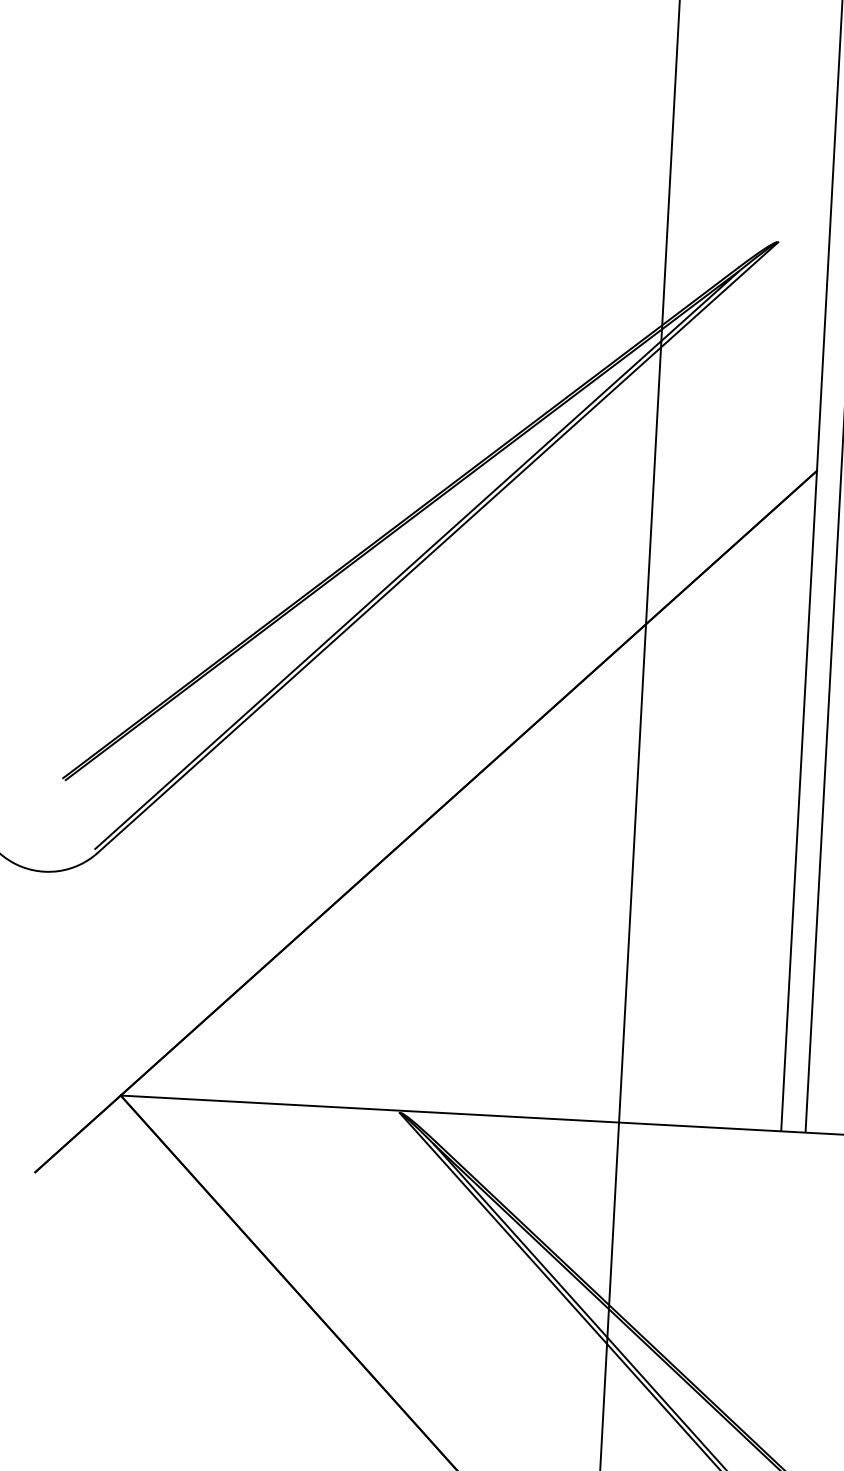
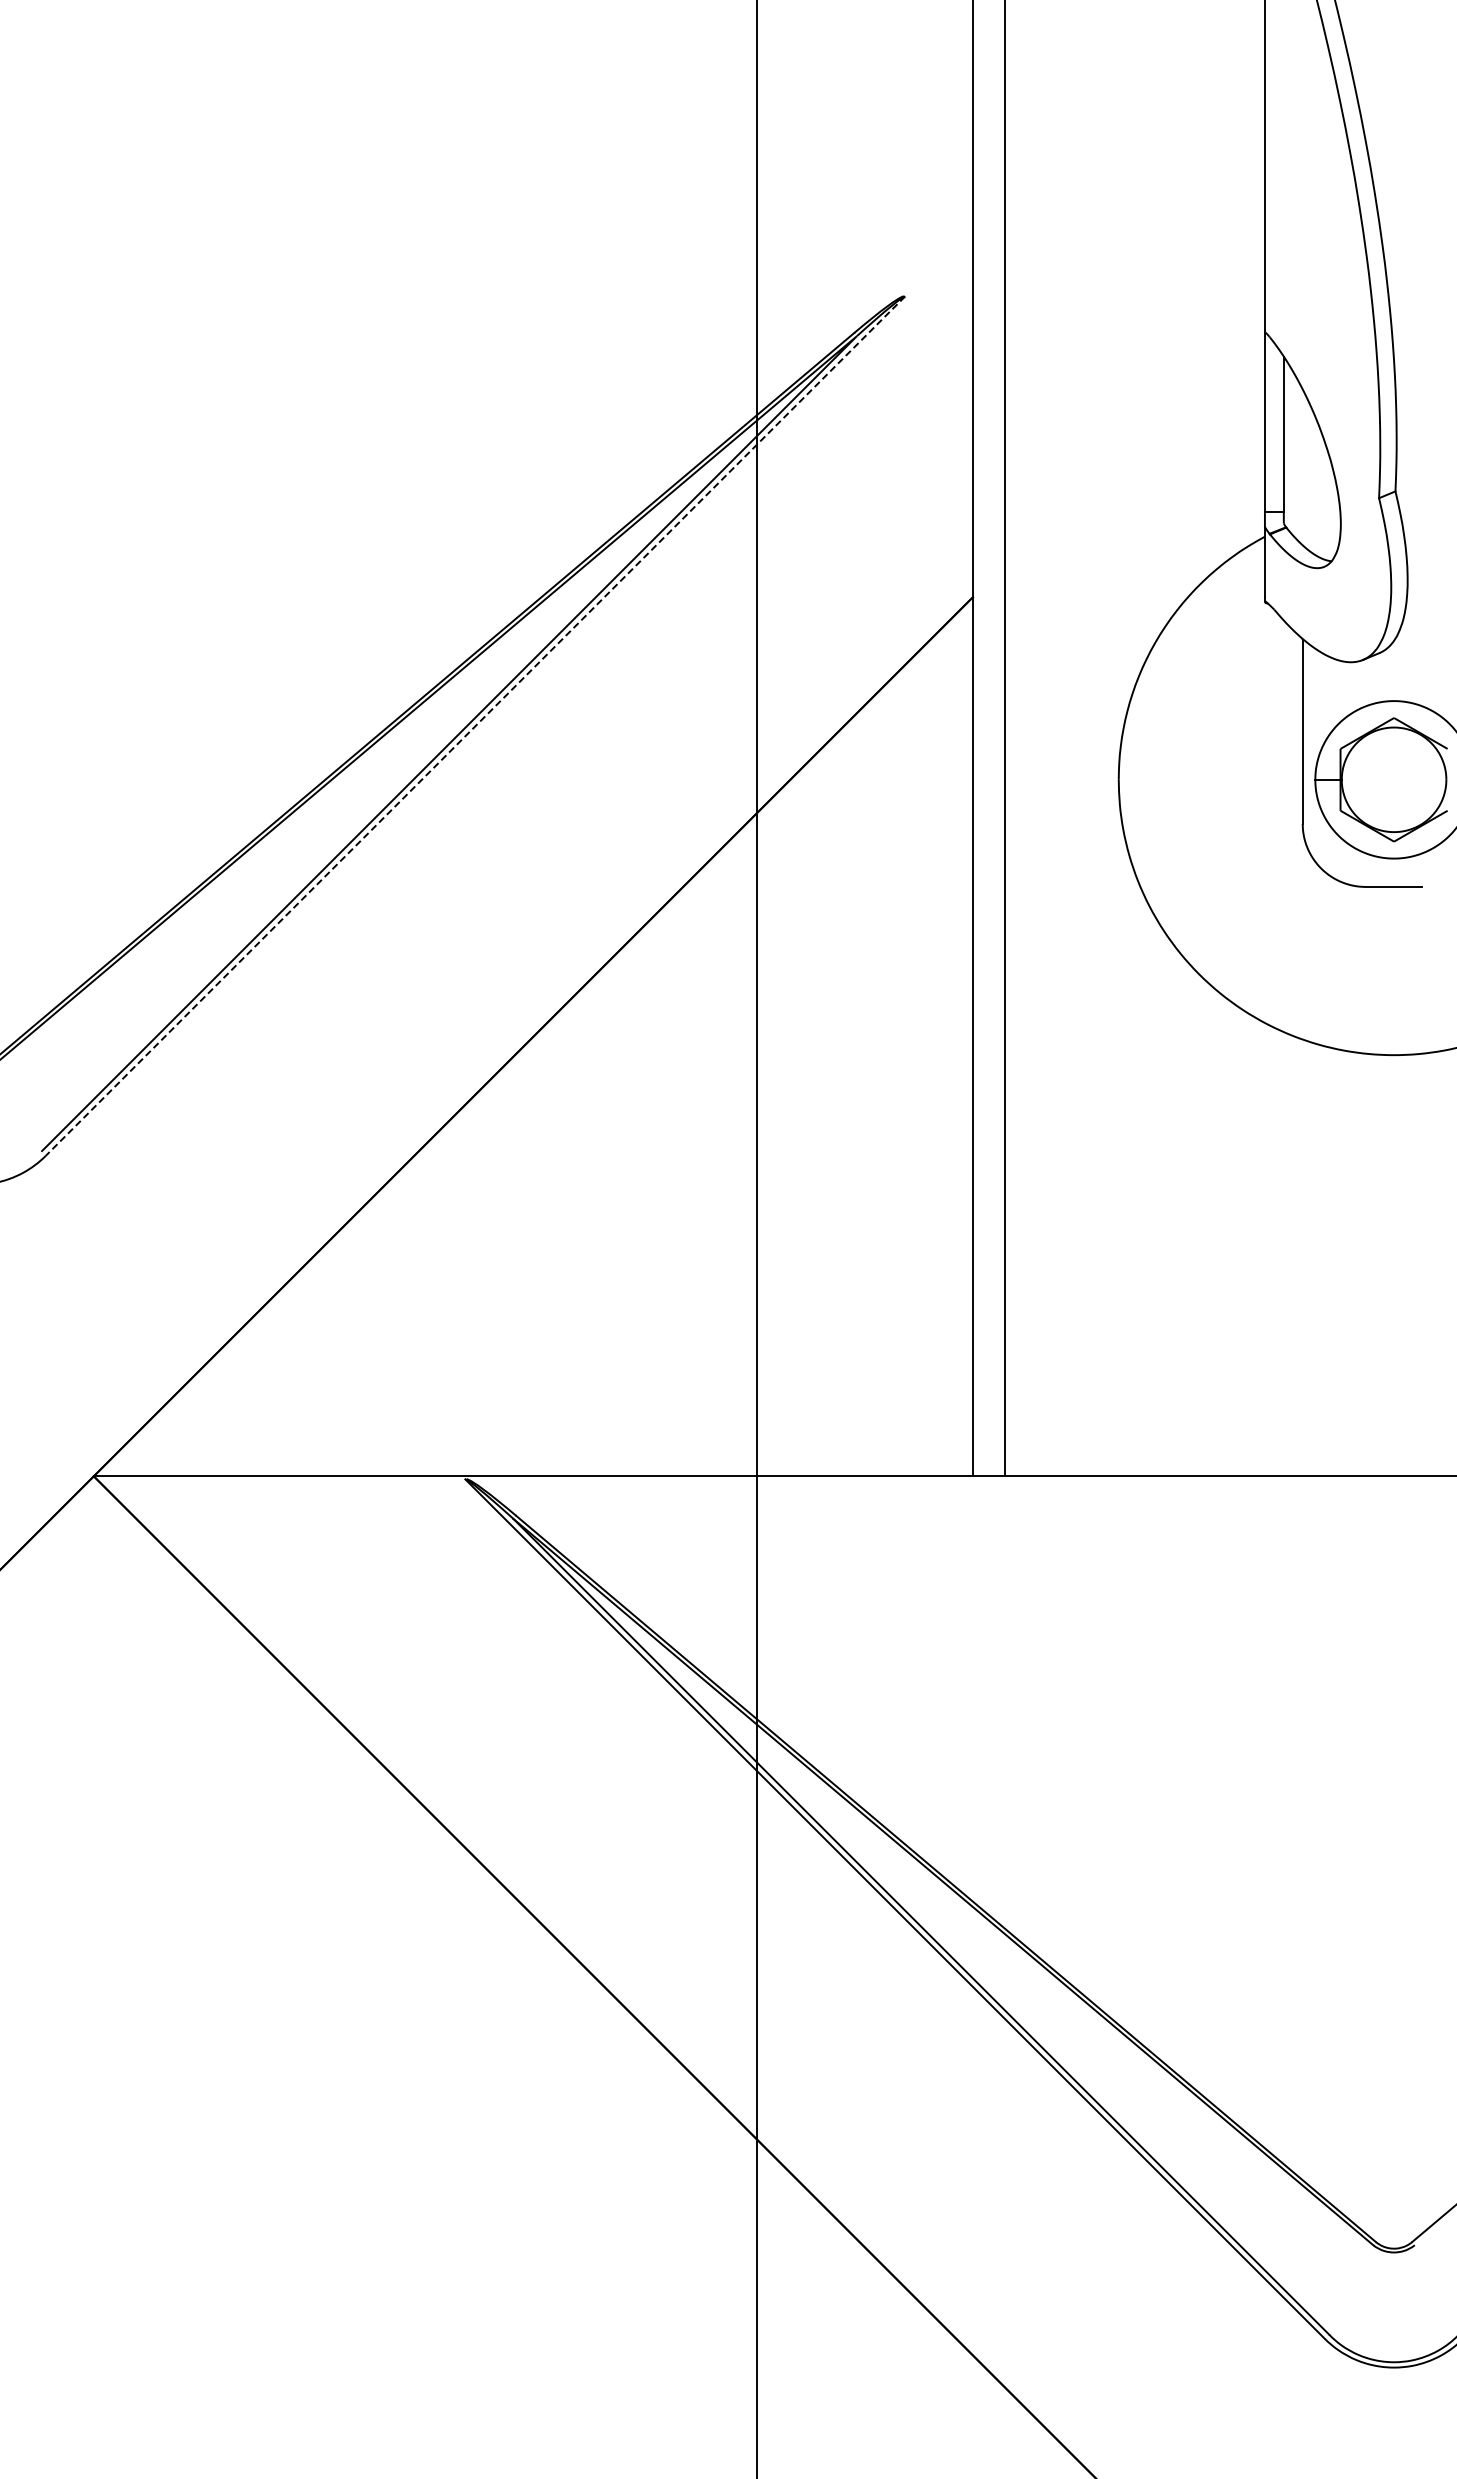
line: (437, 547) -> (475, 726), solid -> dashed

